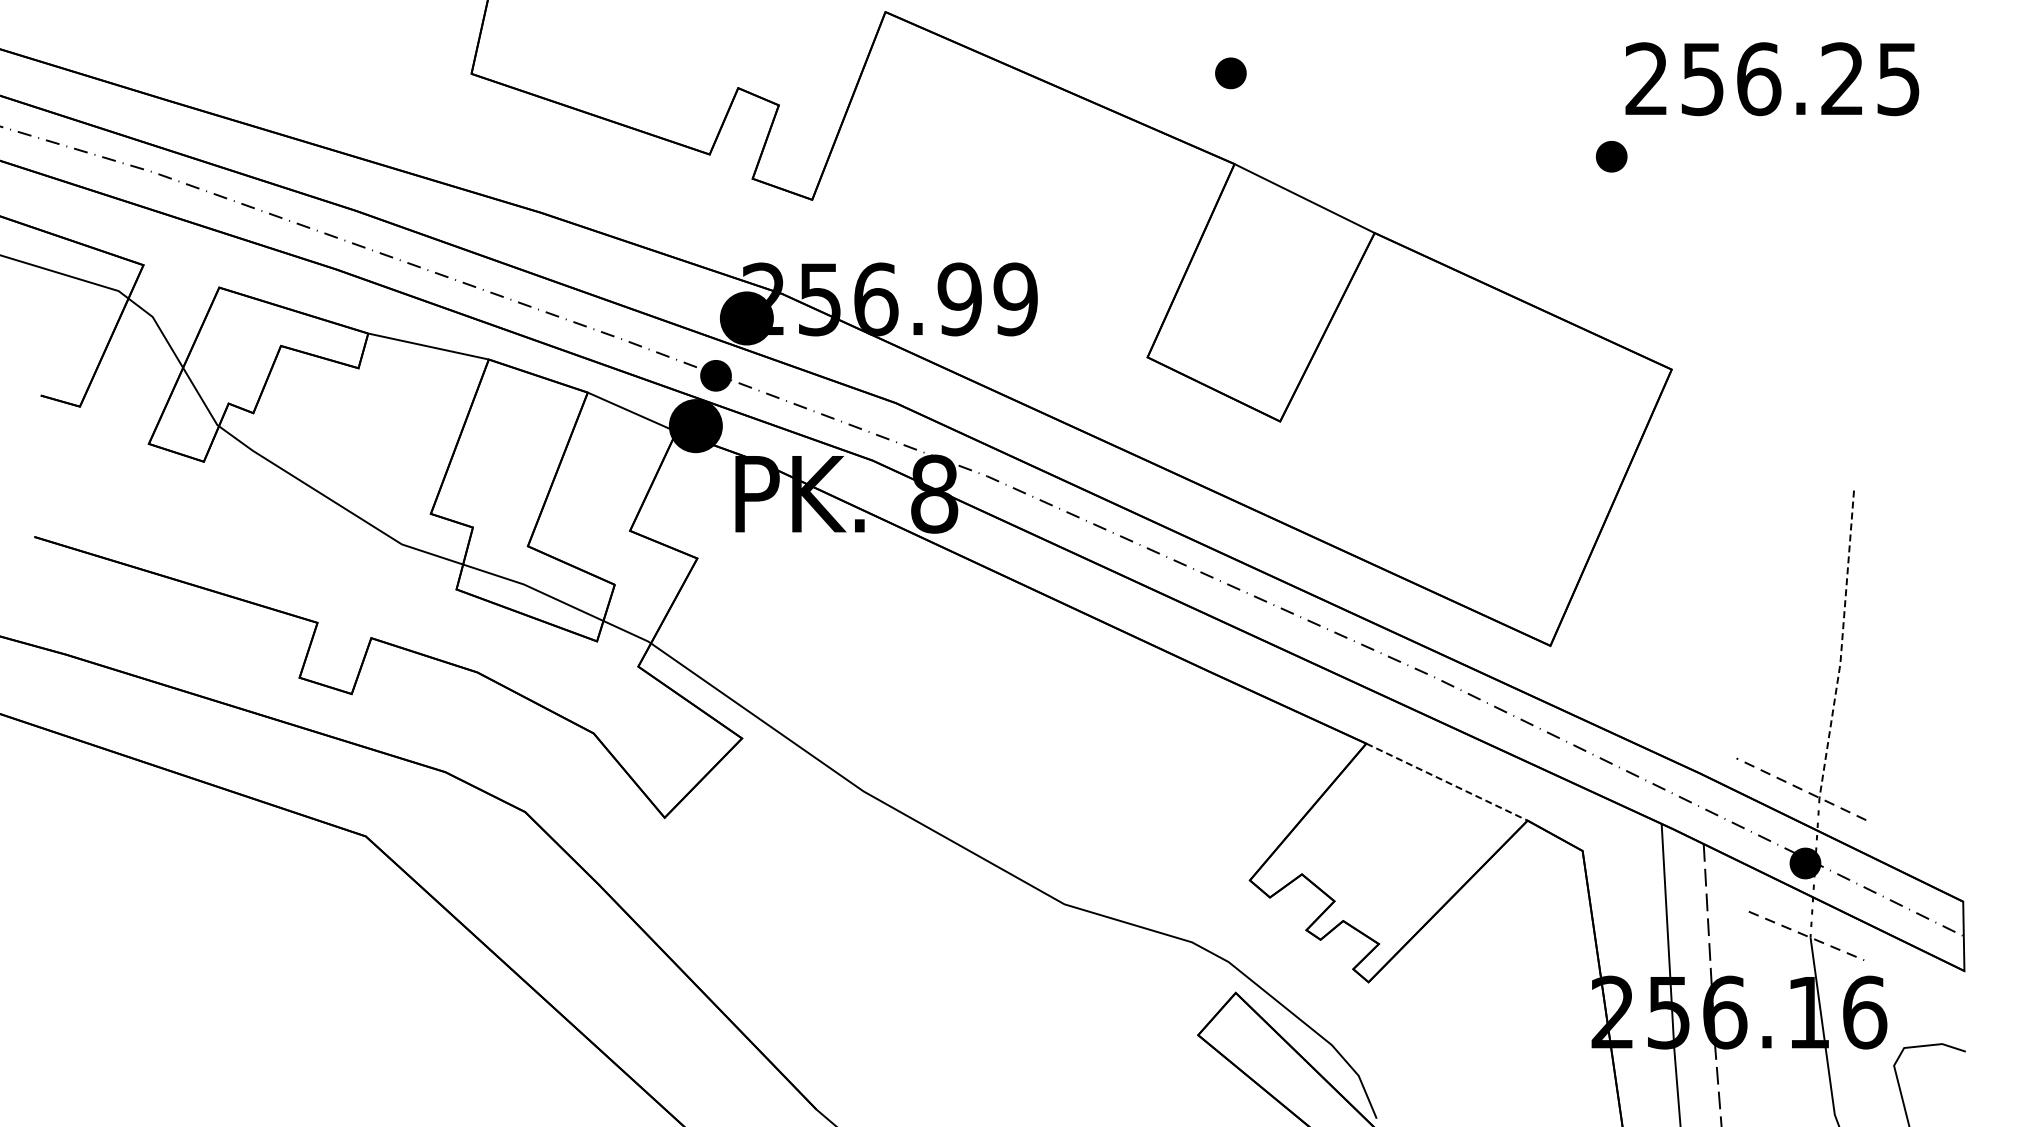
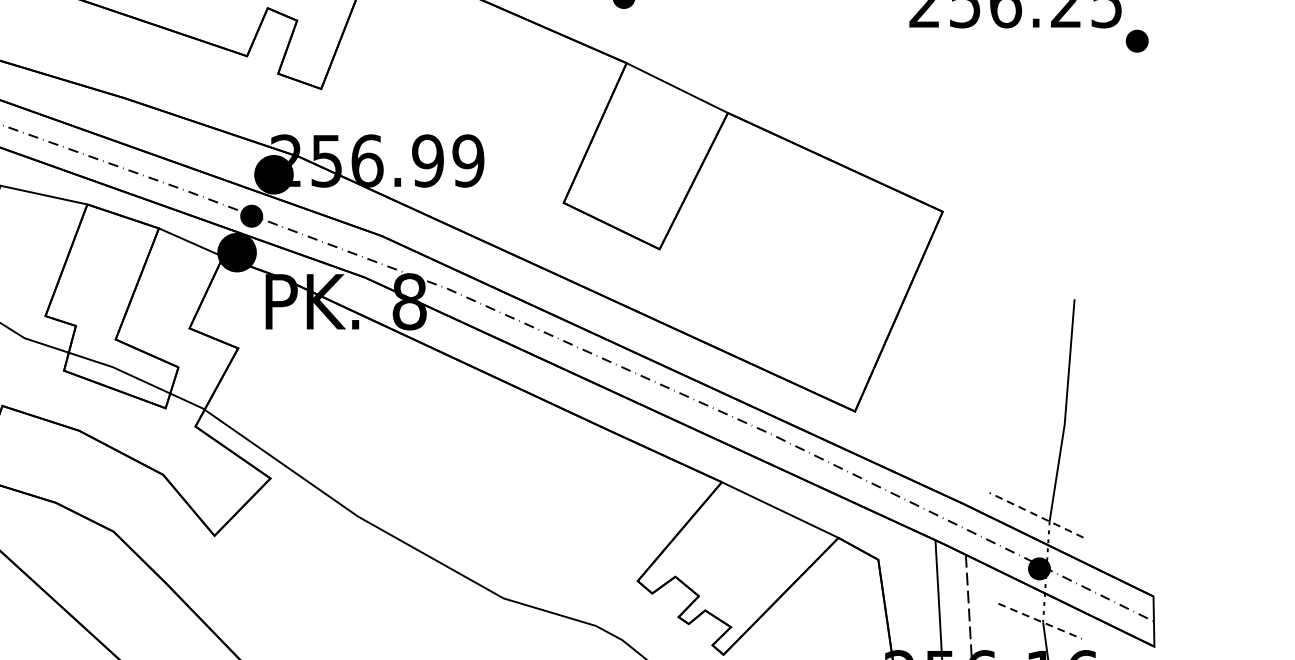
part: (1611, 156) -> (1137, 41), moved
line: (1841, 645) -> (1065, 411), dashed -> solid
line: (1447, 782) -> (780, 510), dashed -> solid

